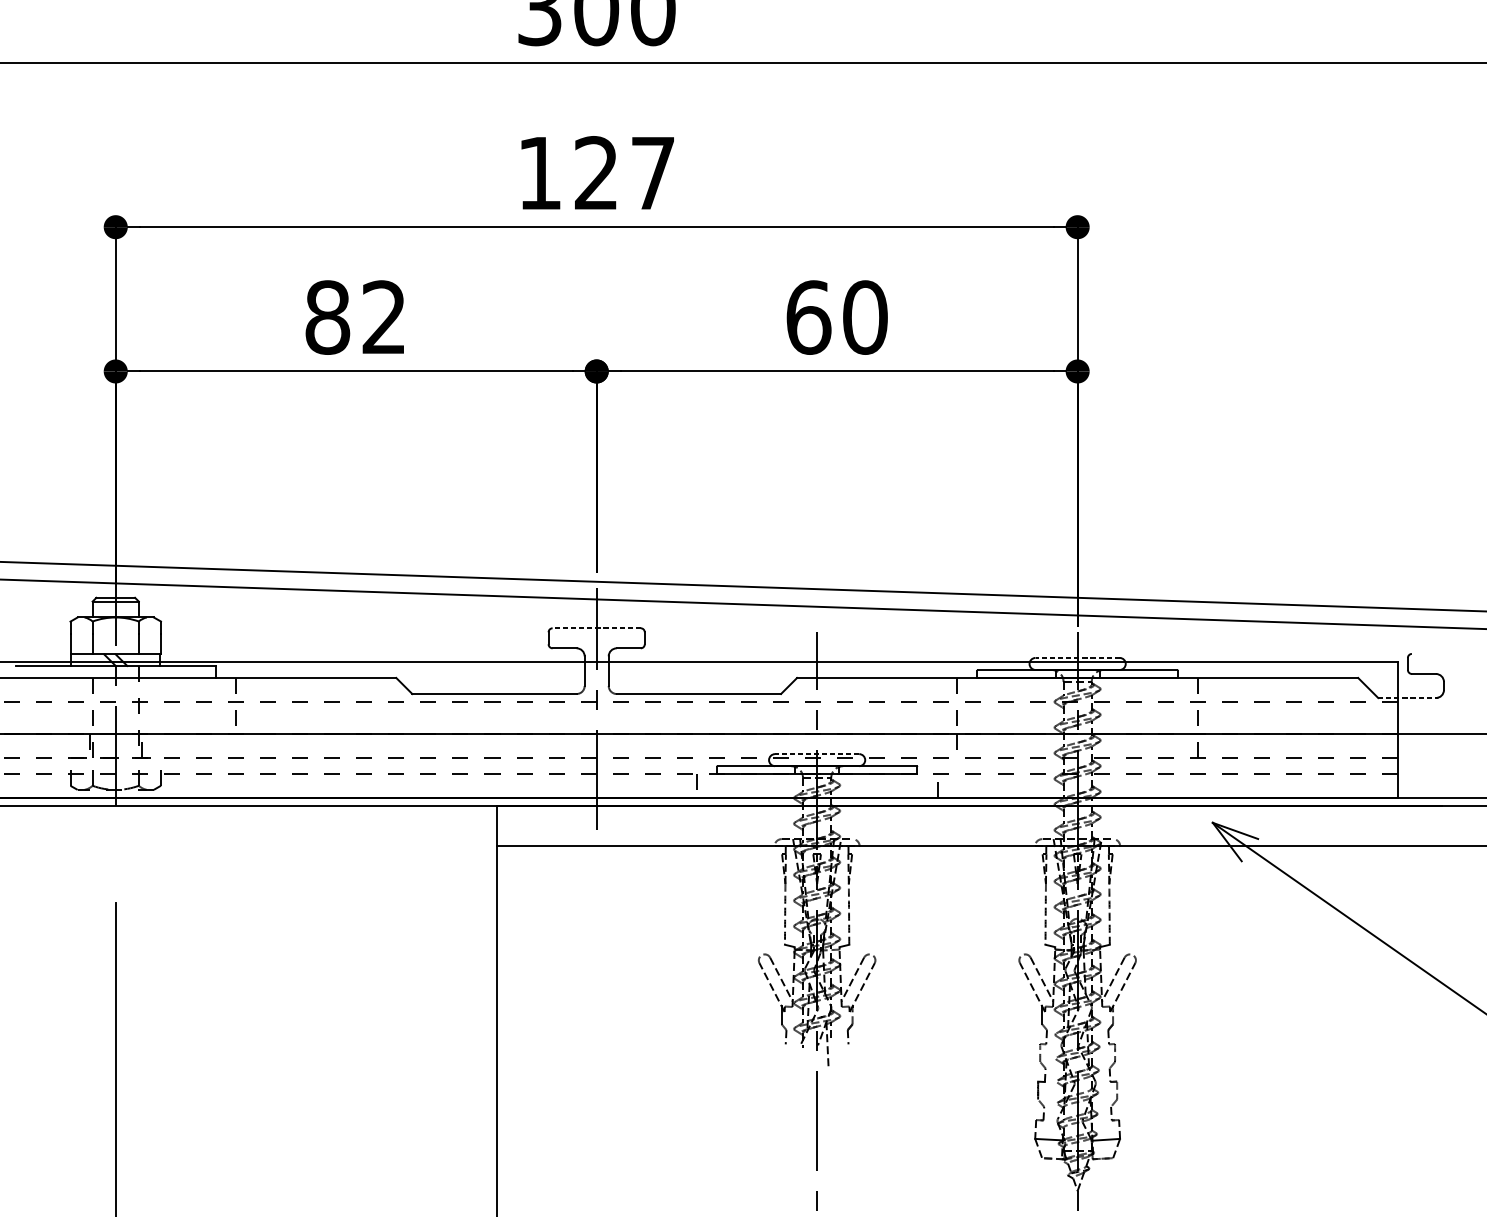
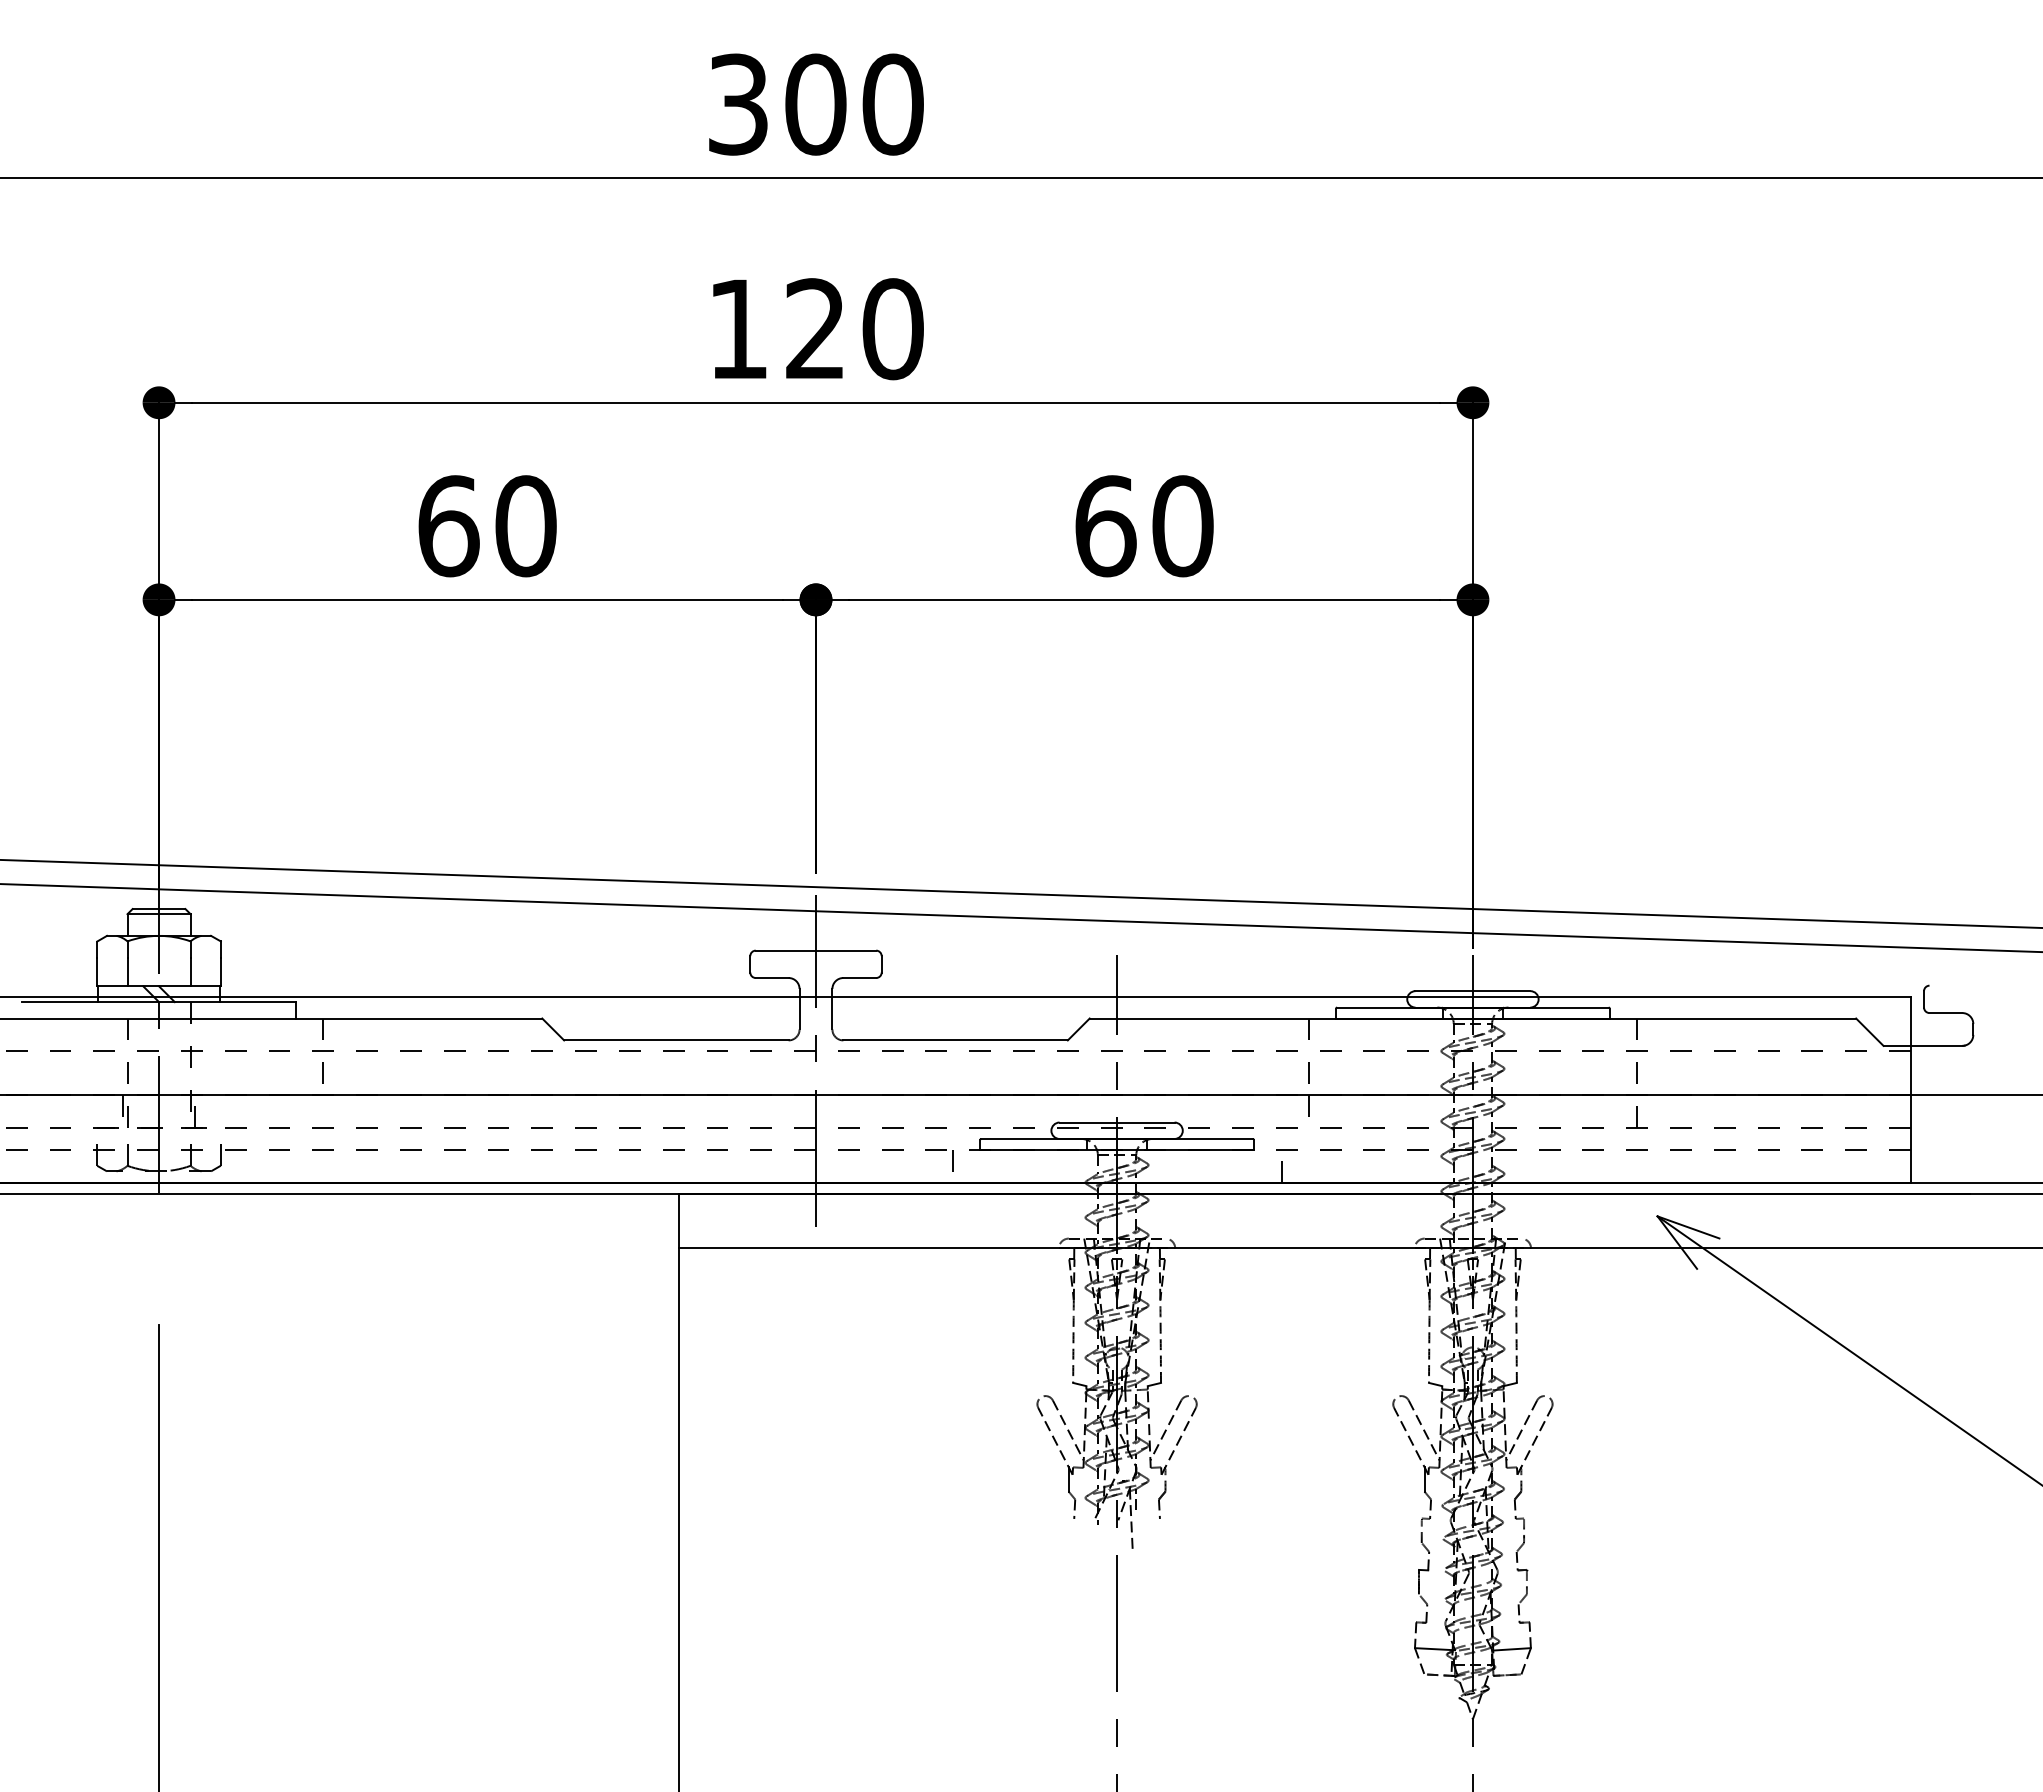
text: (652, 173) -> (892, 329), 127 -> 120
text: (356, 317) -> (487, 526), 82 -> 60
line: (596, 628) -> (815, 950), dashed -> solid
line: (1077, 658) -> (1472, 991), dashed -> solid
line: (1407, 697) -> (1923, 1045), dashed -> solid
line: (816, 754) -> (1116, 1122), dashed -> solid

